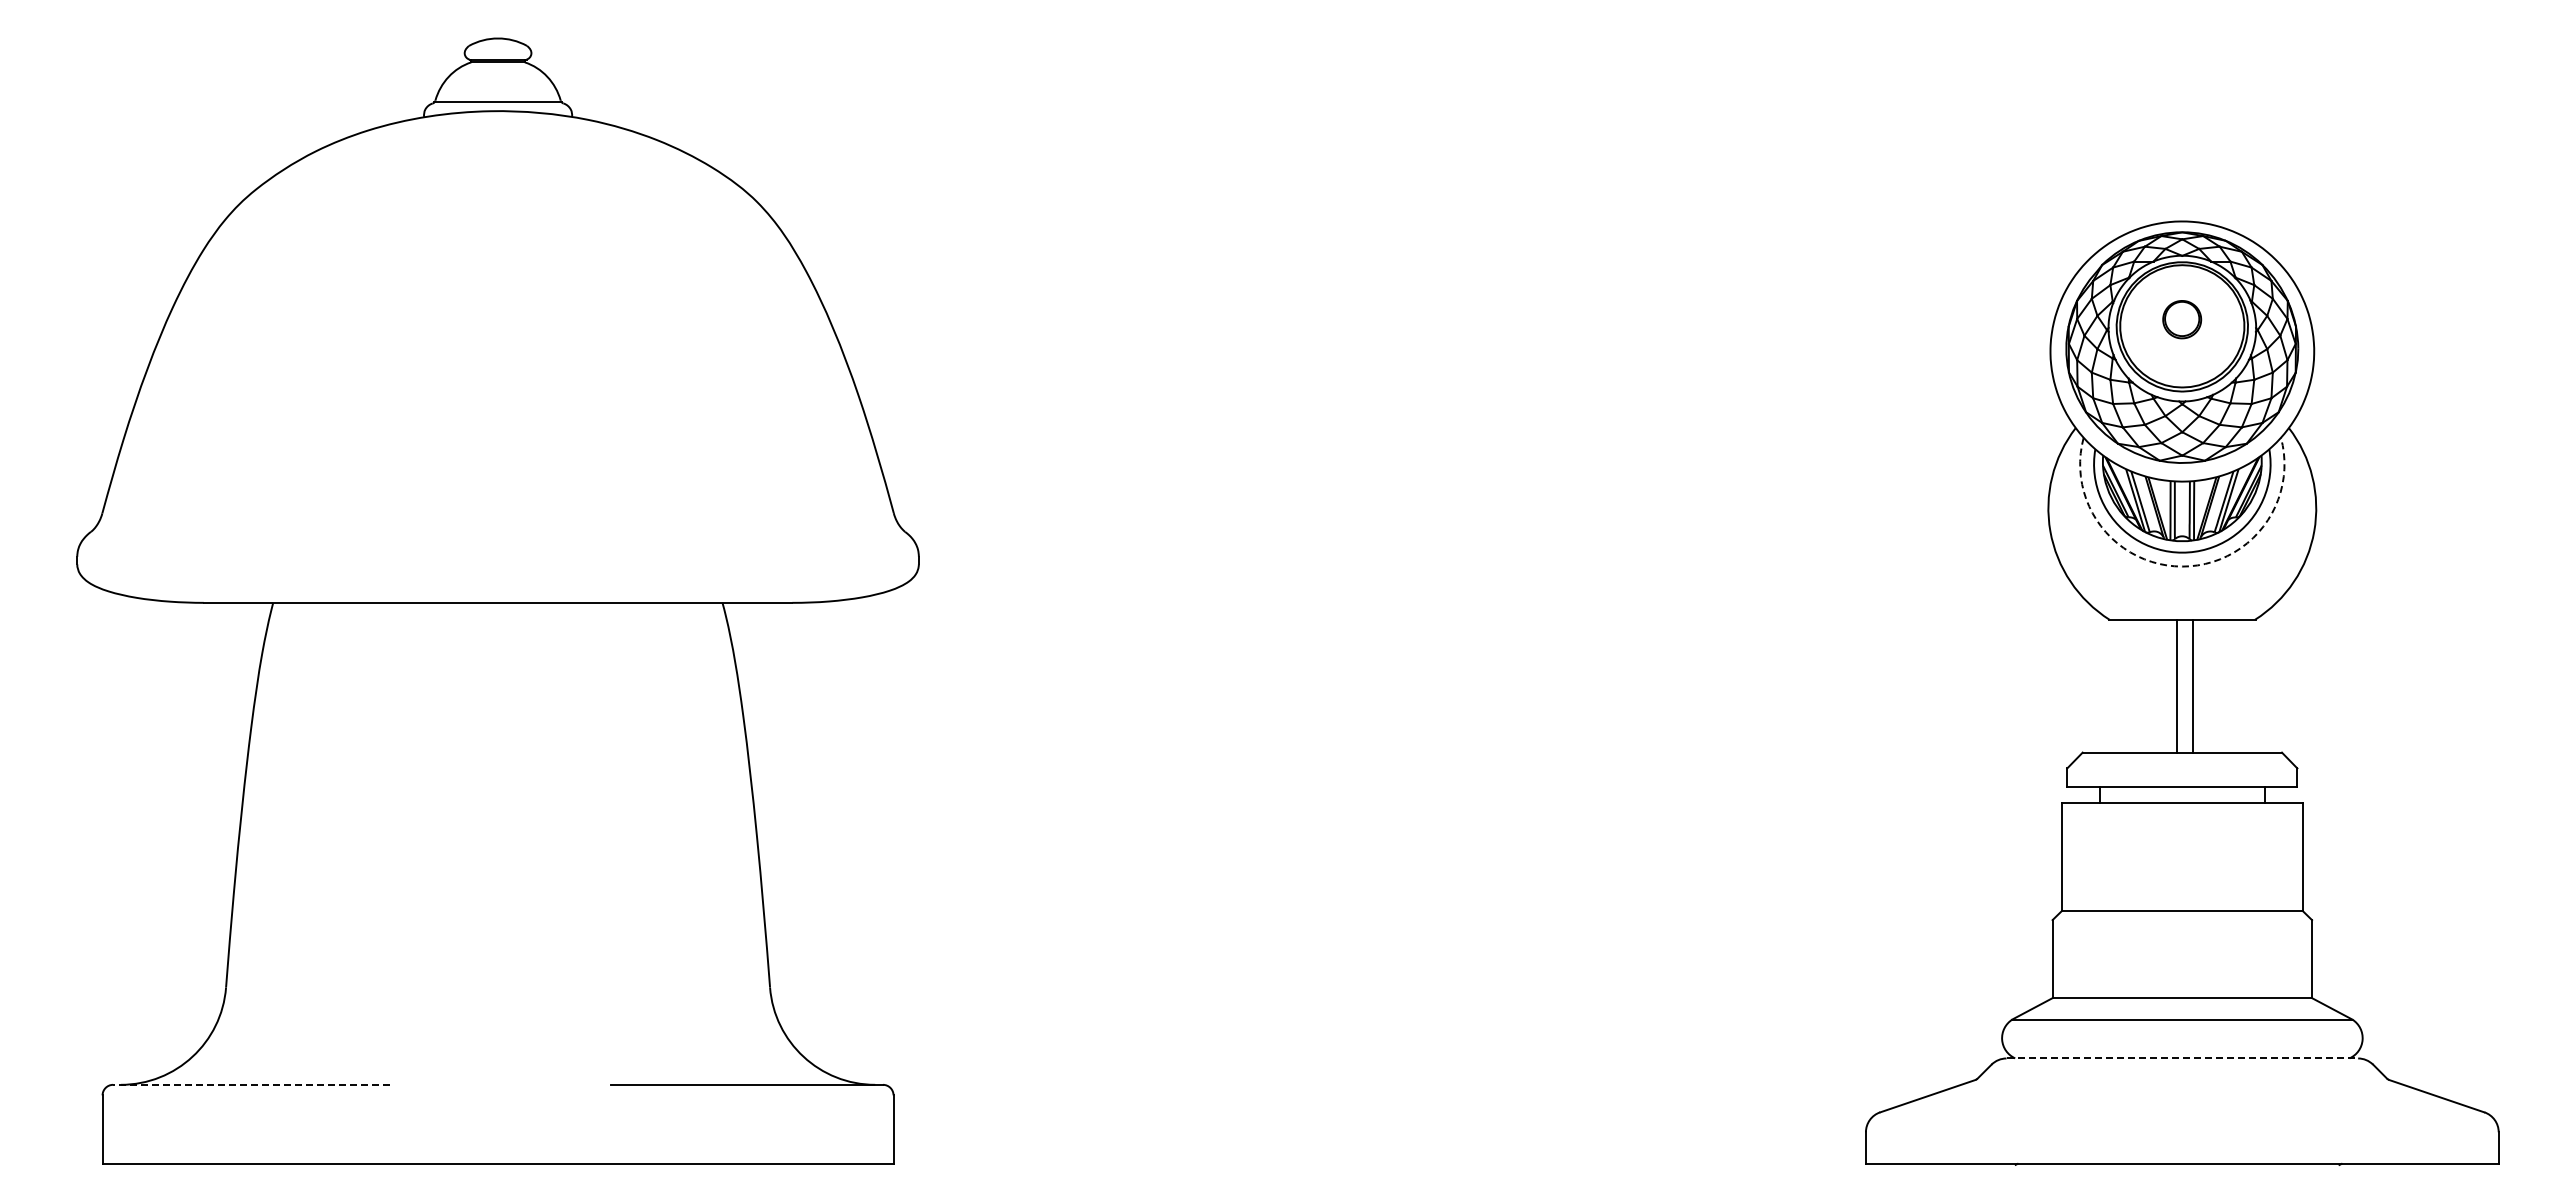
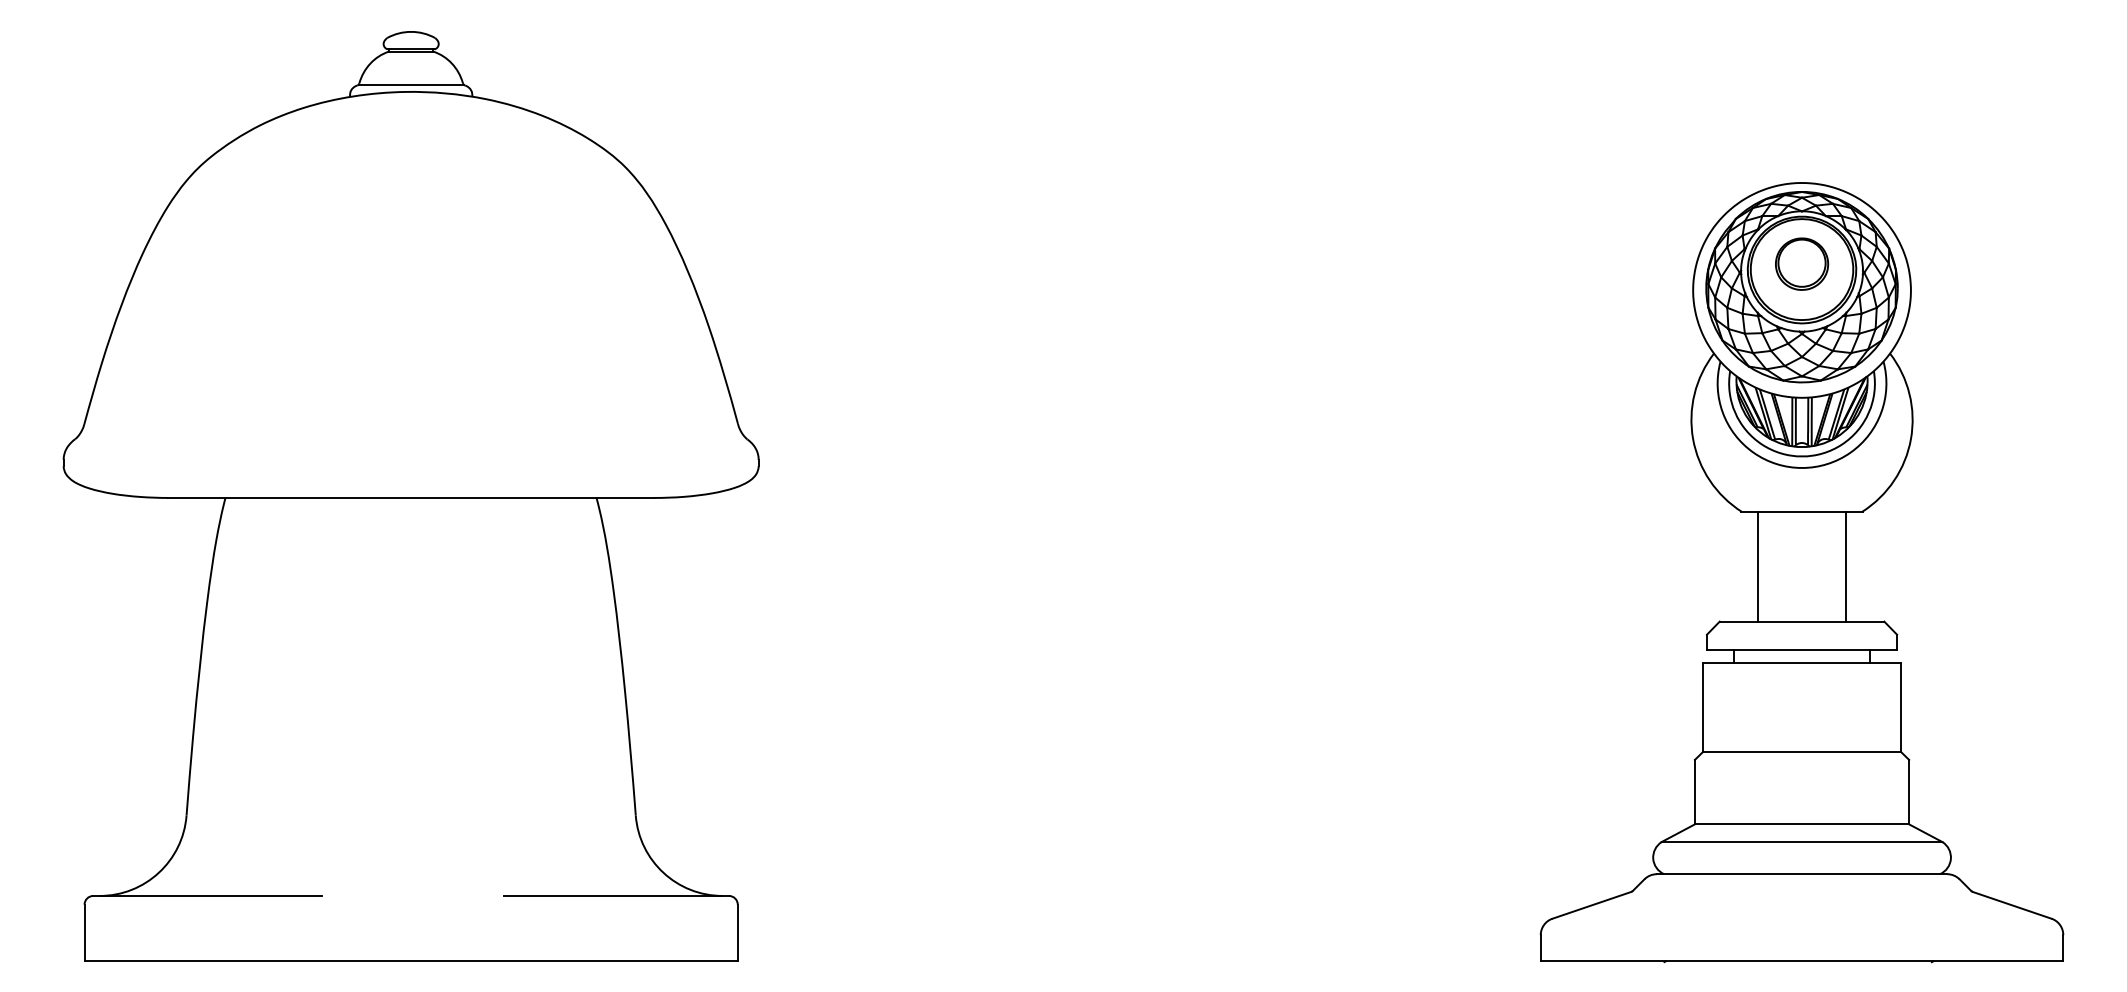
part: (2181, 319) -> (1801, 263), size x1.67
arc: (2182, 566) -> (1802, 467), dashed -> solid
line: (2176, 685) -> (1758, 566), moved
line: (2193, 685) -> (1845, 566), moved
line: (2182, 1058) -> (1802, 874), dashed -> solid
line: (250, 1084) -> (206, 895), dashed -> solid

